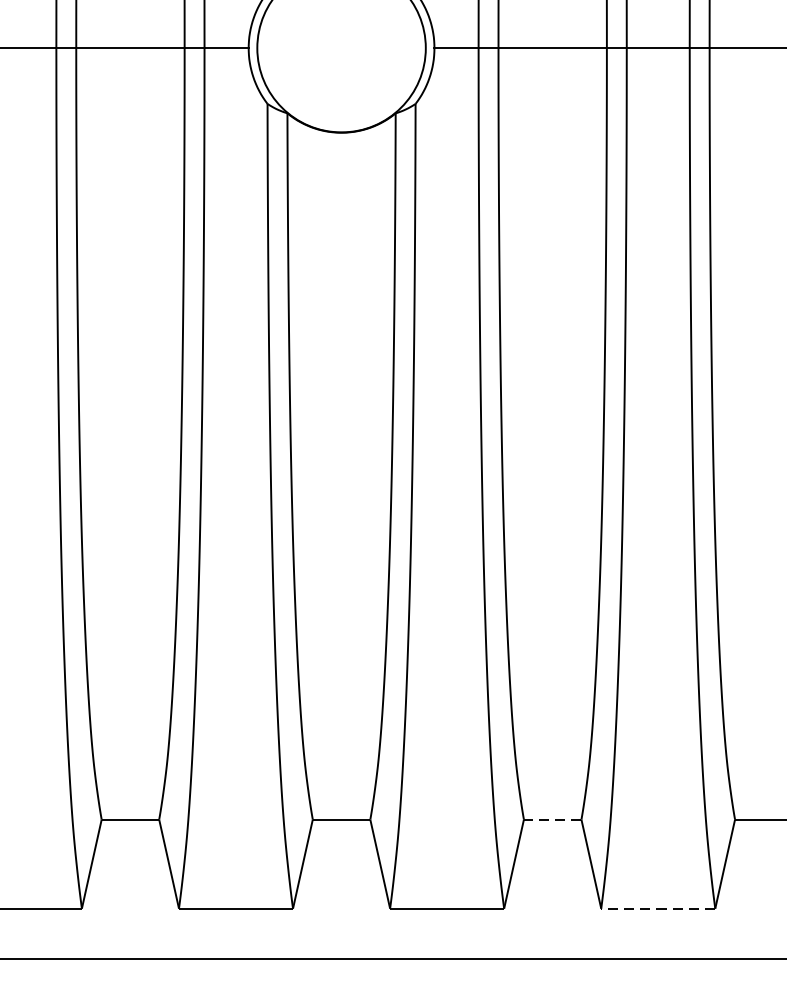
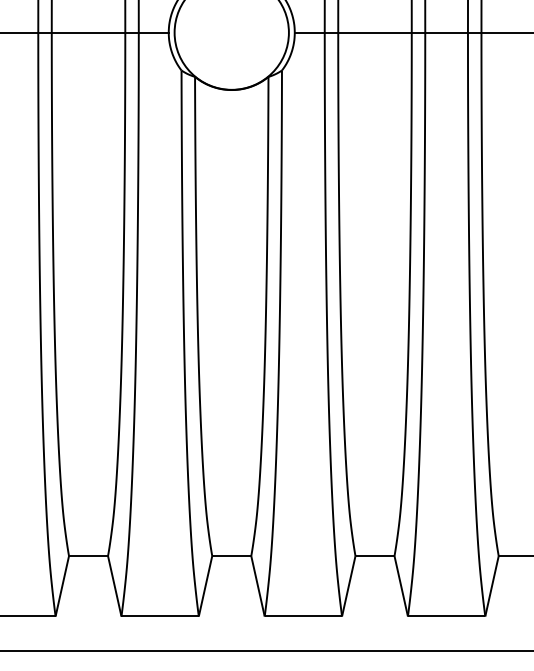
line: (553, 820) -> (375, 556), dashed -> solid
line: (658, 908) -> (446, 616), dashed -> solid

